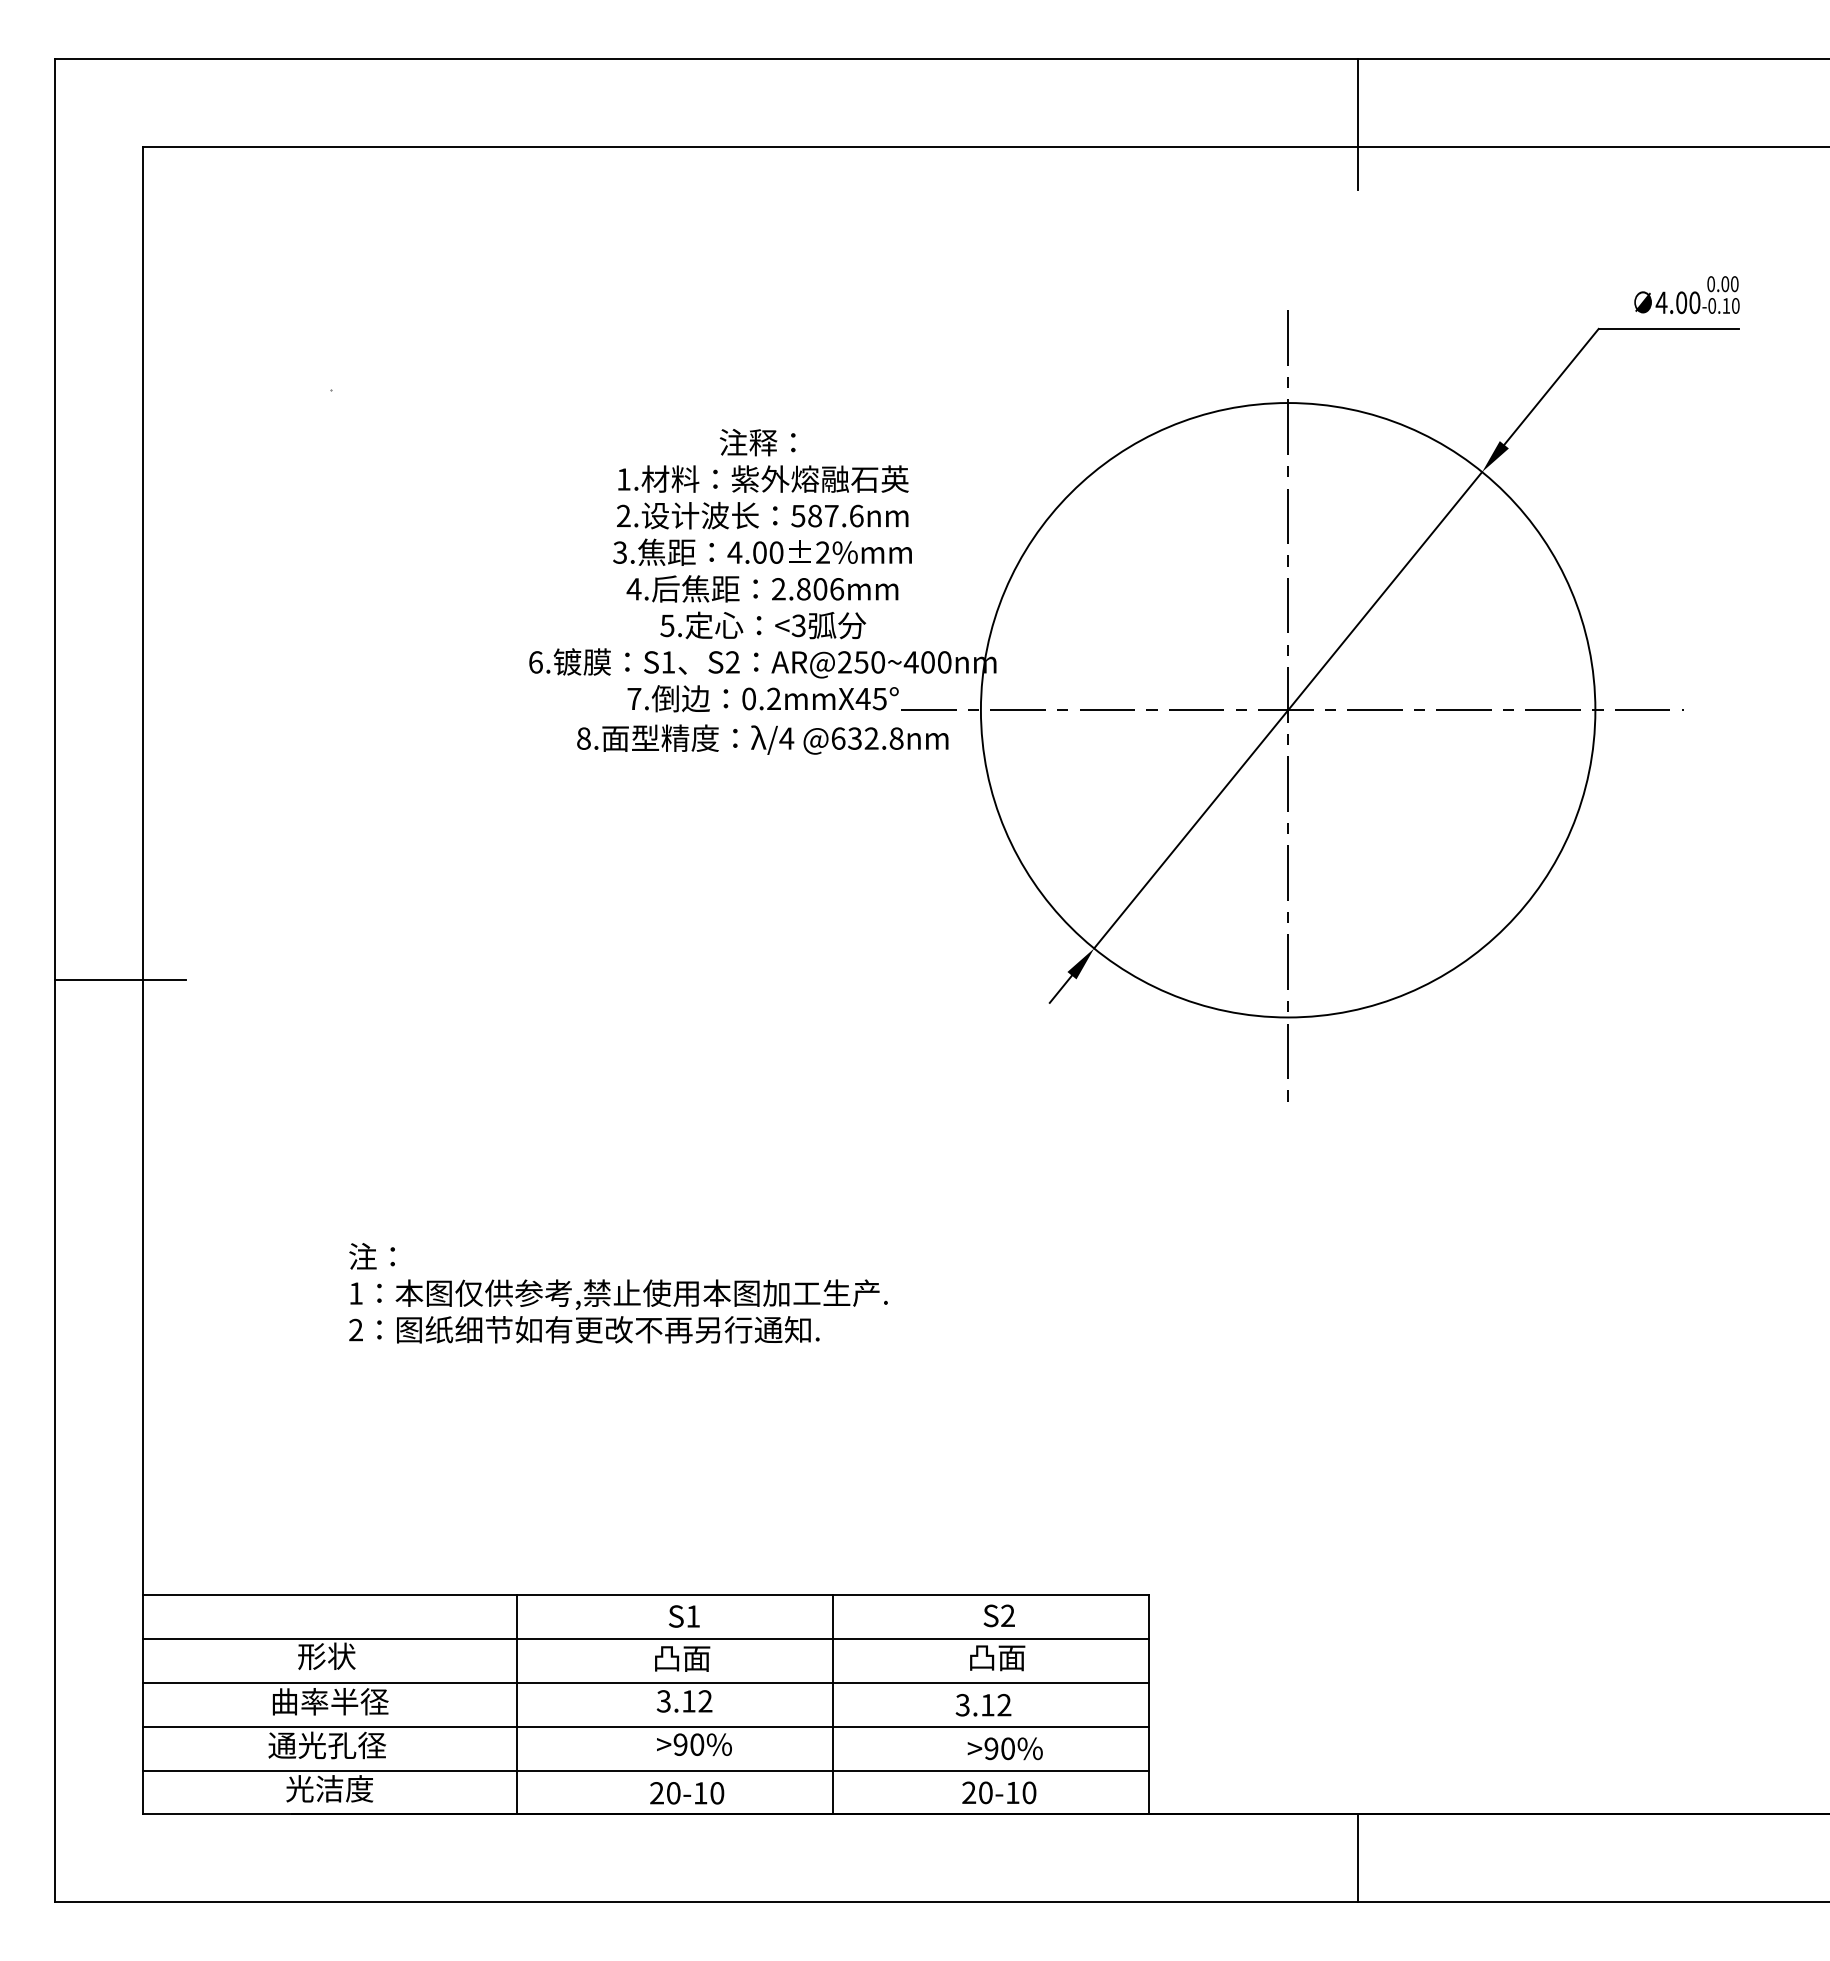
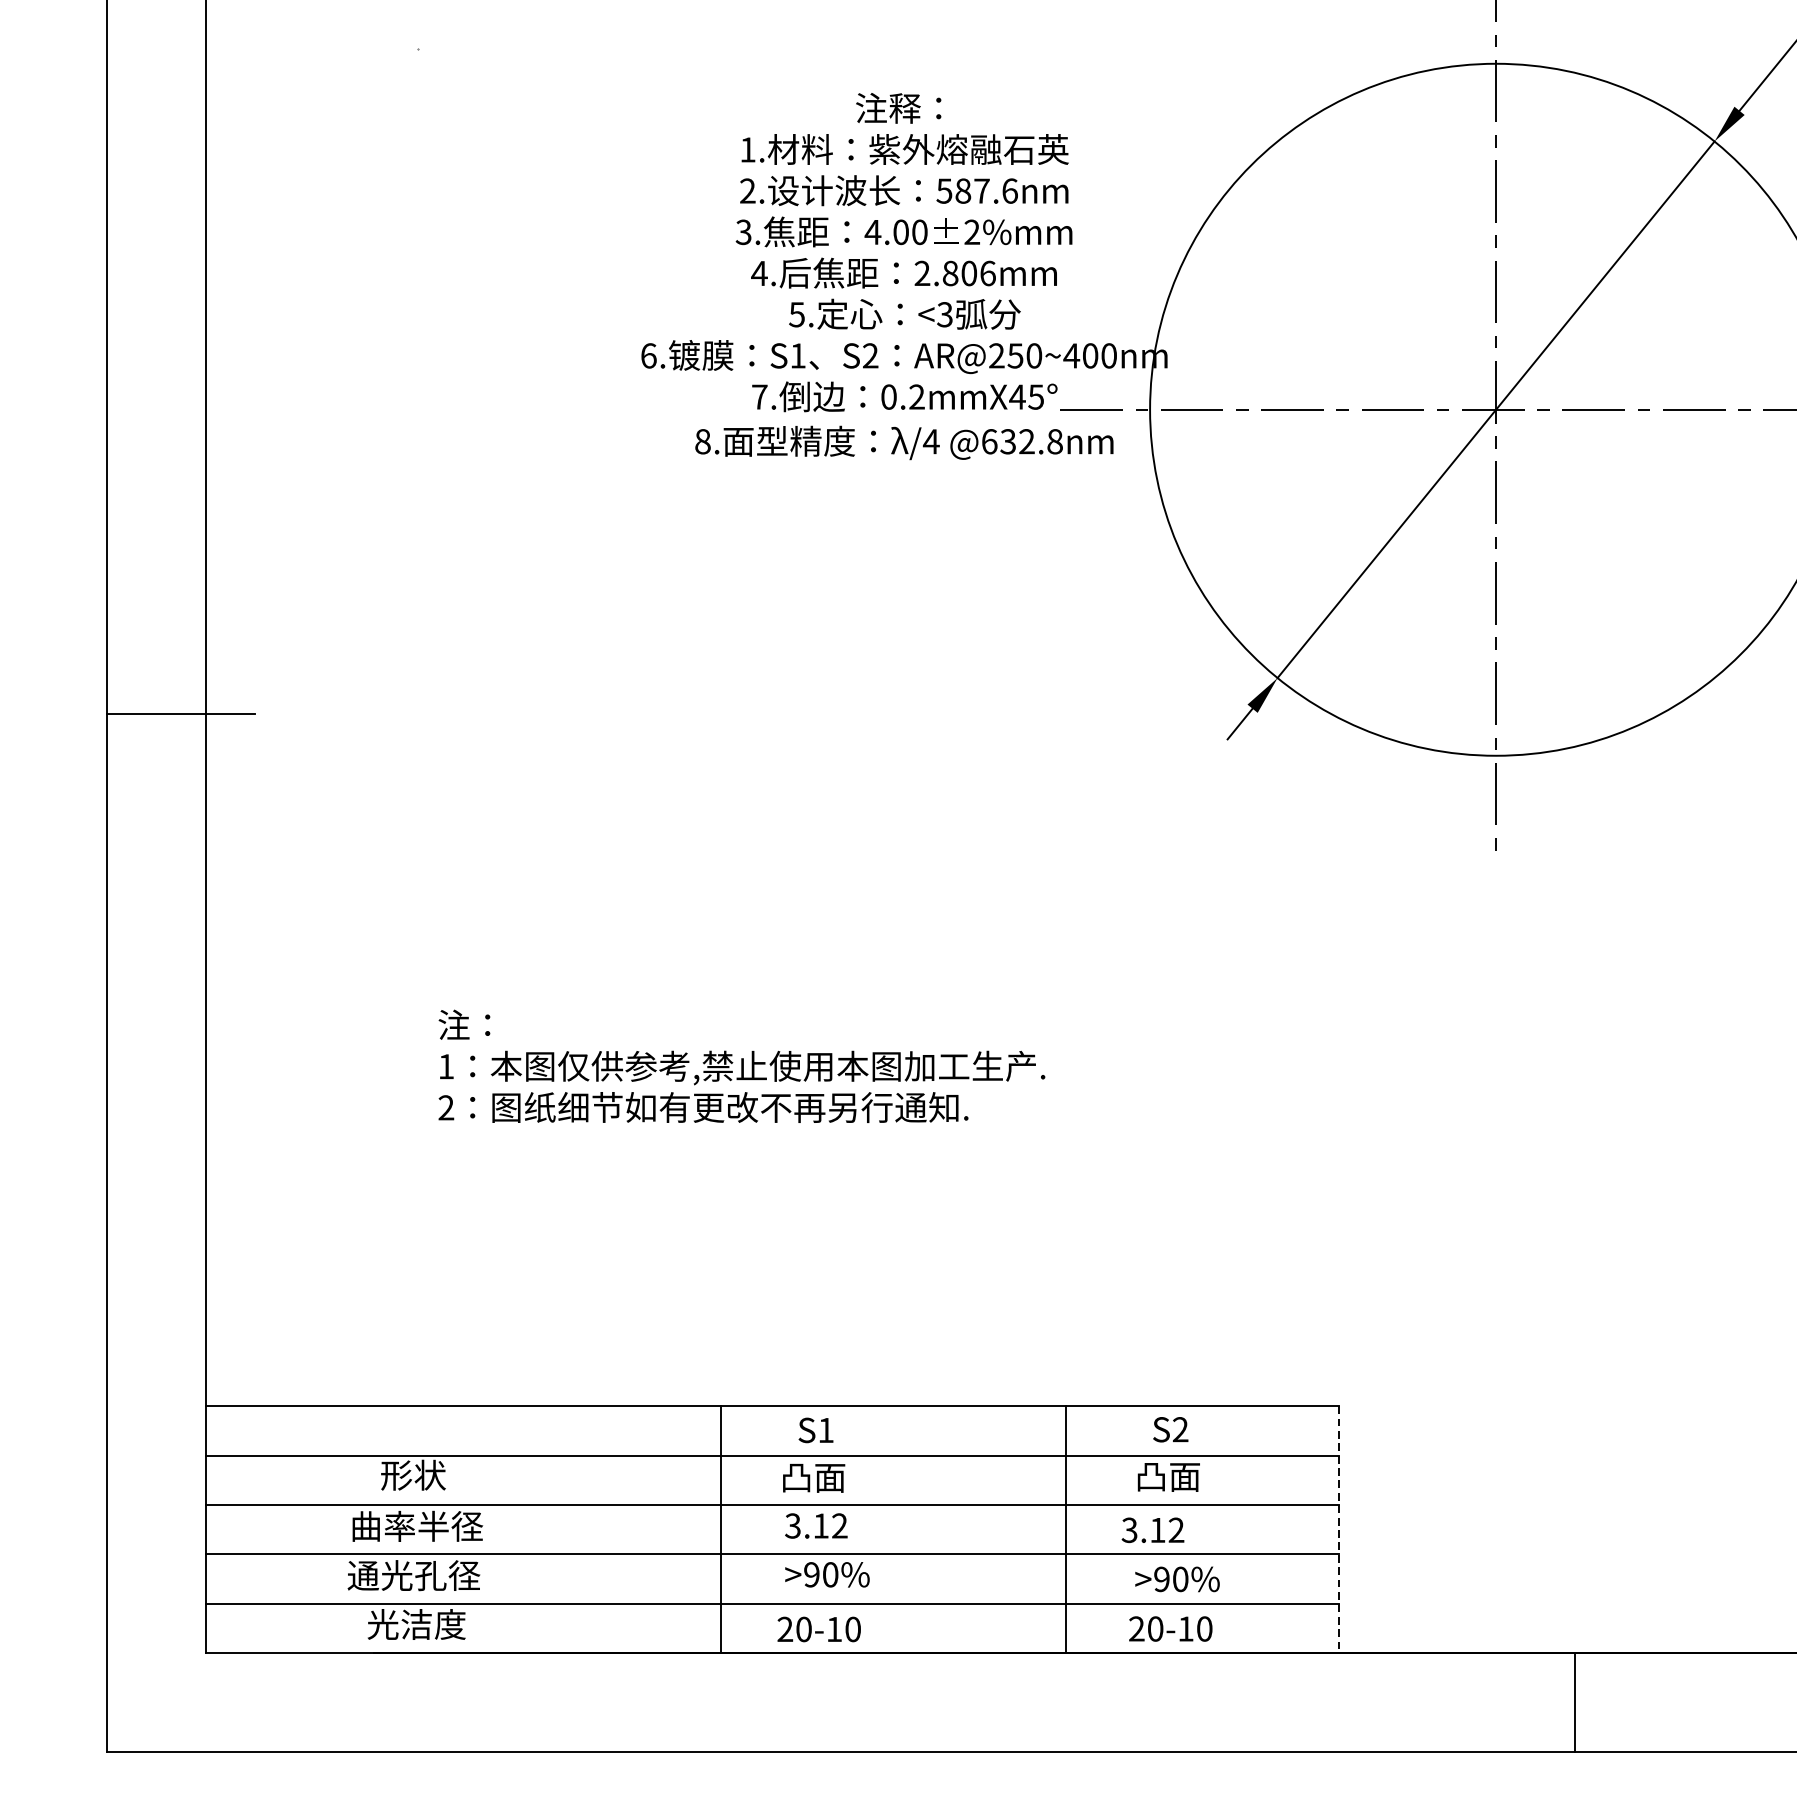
line: (516, 1704) -> (720, 1529), moved
line: (832, 1704) -> (1065, 1529), moved
line: (1148, 1704) -> (1338, 1529), solid -> dashed

